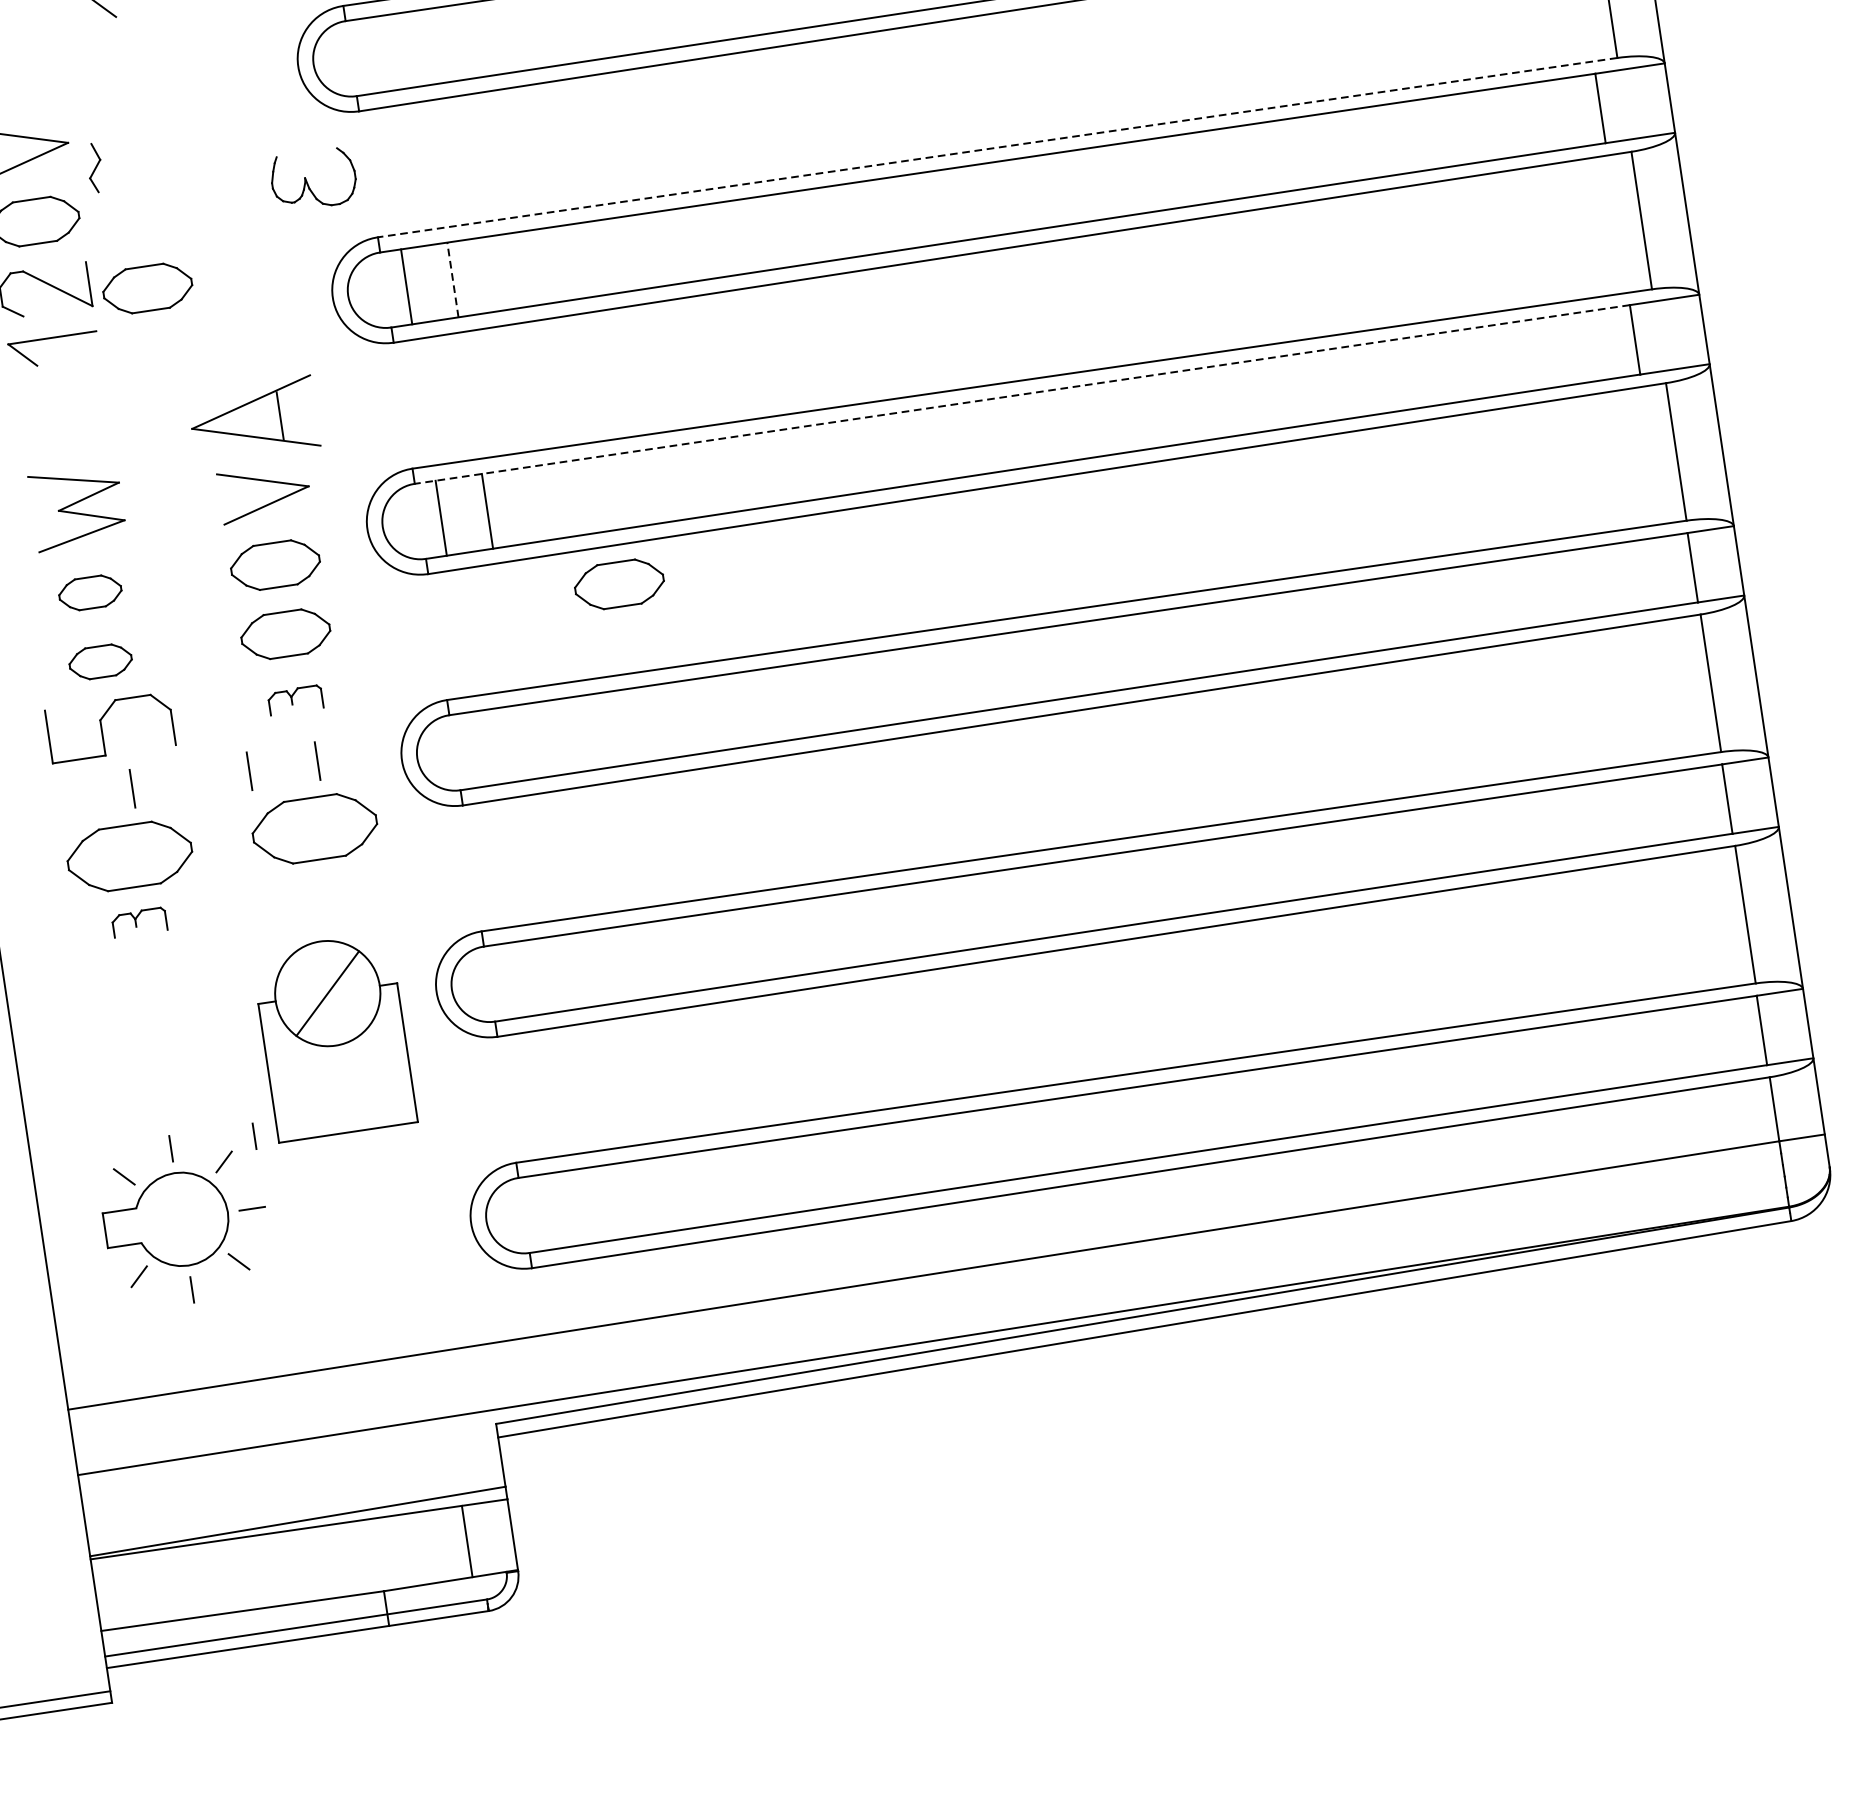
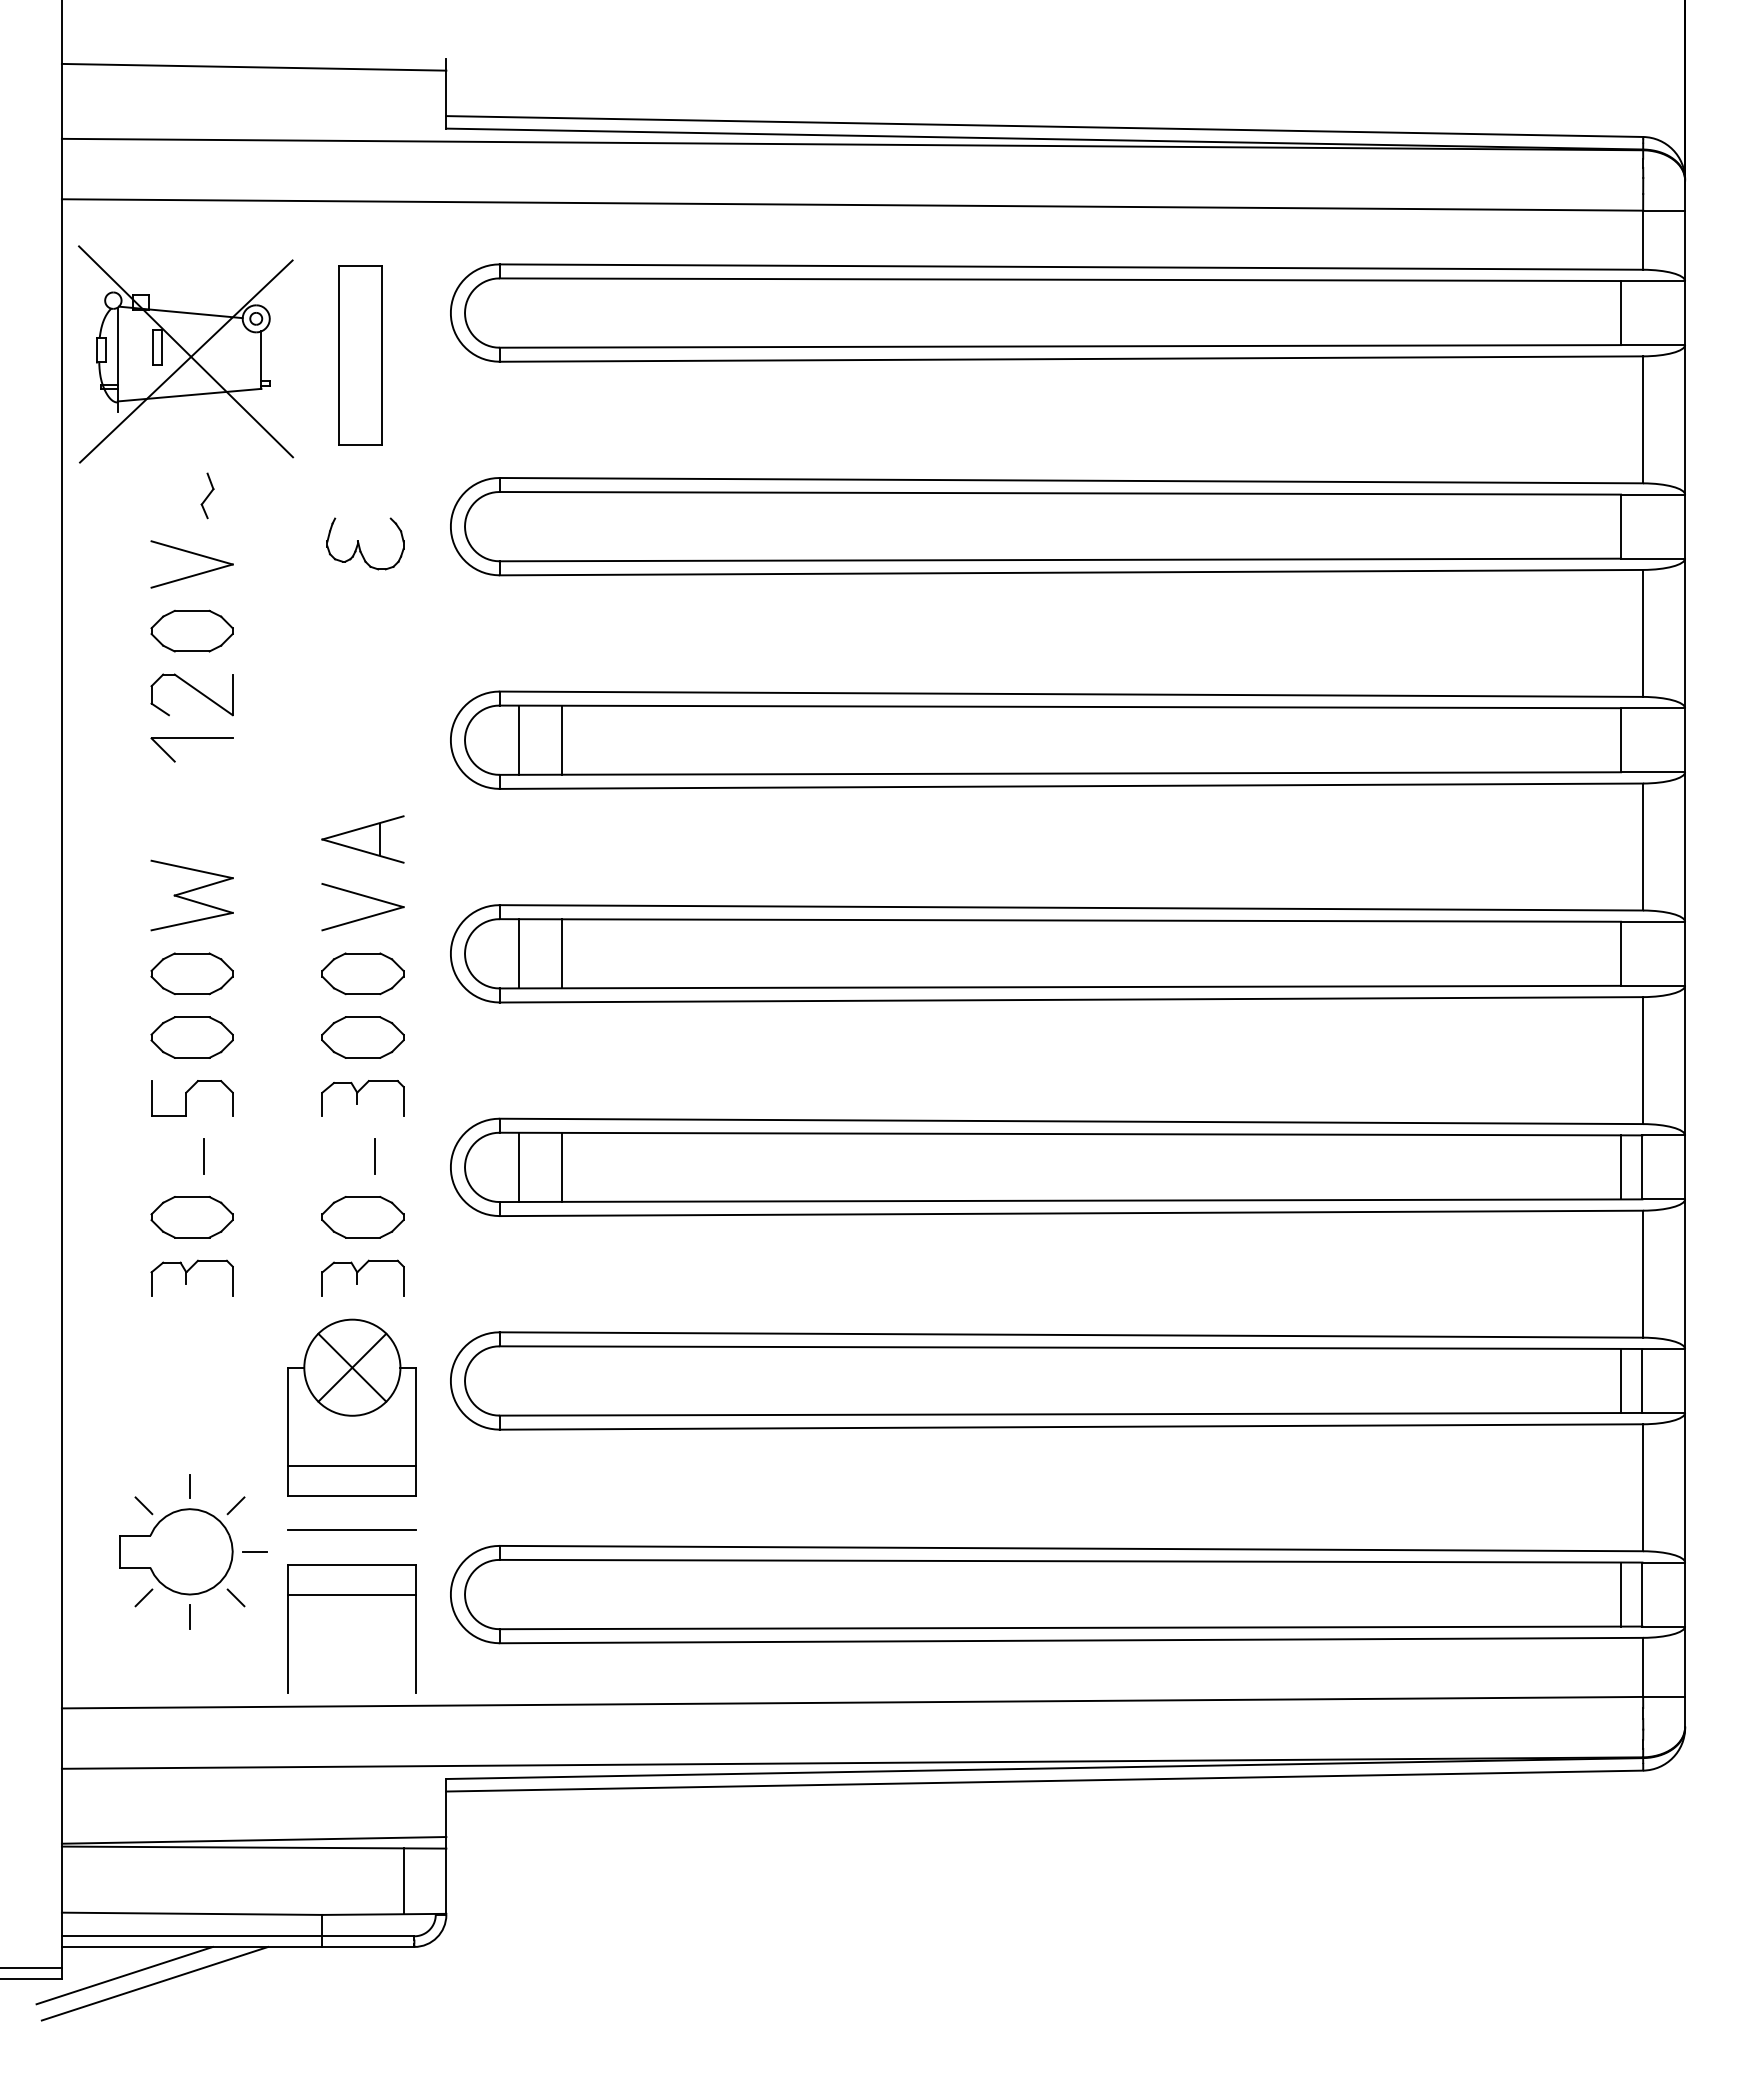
line: (997, 147) -> (1071, 694), dashed -> solid
part: (94, 167) -> (207, 495), moved
part: (313, 179) -> (365, 543), moved
line: (452, 280) -> (561, 740), dashed -> solid
part: (147, 288) -> (284, 706), removed
line: (1022, 394) -> (1060, 920), dashed -> solid
part: (253, 419) -> (362, 839), size x0.71
line: (1670, 571) -> (1621, 1167), added
part: (618, 584) -> (670, 1037), removed
part: (89, 592) -> (191, 973), size x1.43
part: (100, 661) -> (191, 1037), size x1.43
part: (295, 700) -> (362, 1098), size x1.67
part: (110, 727) -> (192, 1098), size x0.71
line: (521, 741) -> (561, 1166), added
line: (475, 748) -> (518, 1166), added
line: (249, 771) -> (311, 1156), removed
line: (1704, 801) -> (1621, 1380), added
part: (314, 829) -> (362, 1217), size x0.71
part: (129, 856) -> (191, 1217), size x0.71
part: (324, 894) -> (362, 1277), added
part: (138, 921) -> (191, 1277), size x1.67
line: (327, 993) -> (352, 1367), added
line: (1739, 1033) -> (1621, 1594), added
line: (343, 1100) -> (352, 1466), added
line: (253, 1136) -> (266, 1486), removed
line: (354, 1169) -> (352, 1530), added
part: (363, 1240) -> (351, 1595), added
line: (179, 1688) -> (124, 1975), added
line: (213, 1692) -> (154, 1983), added

